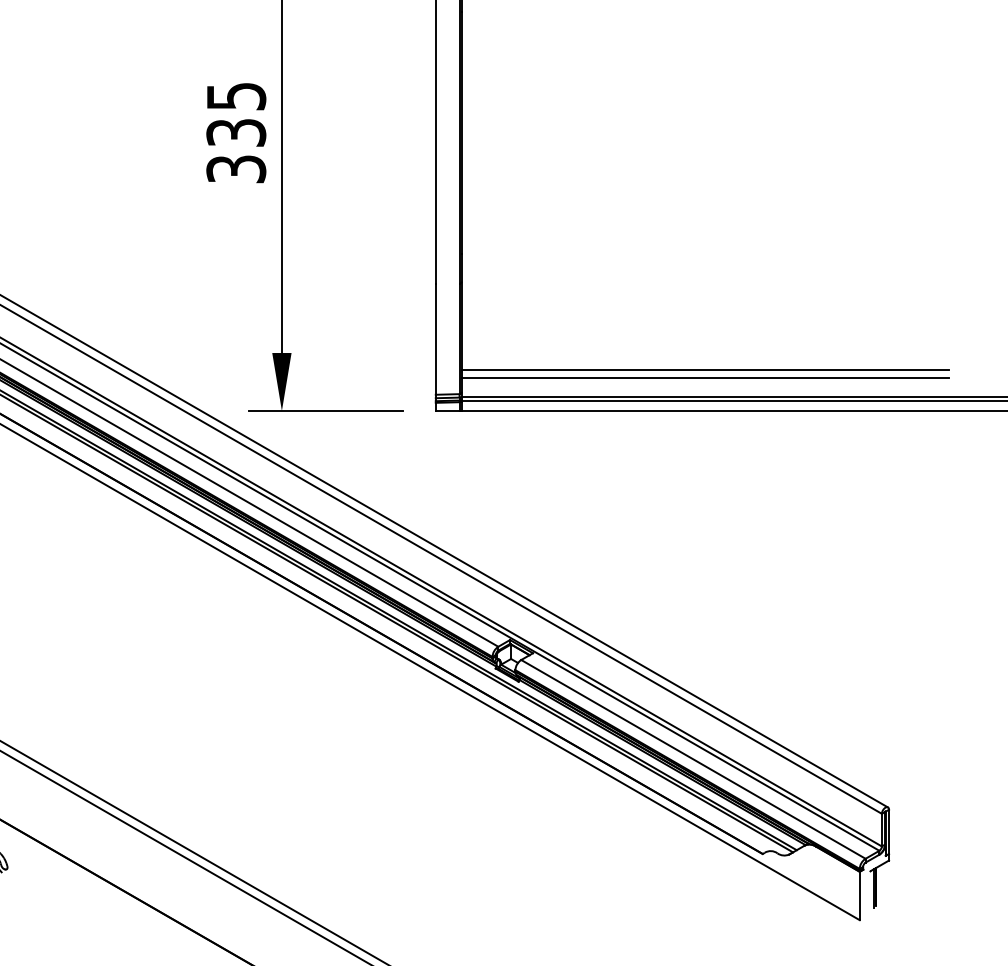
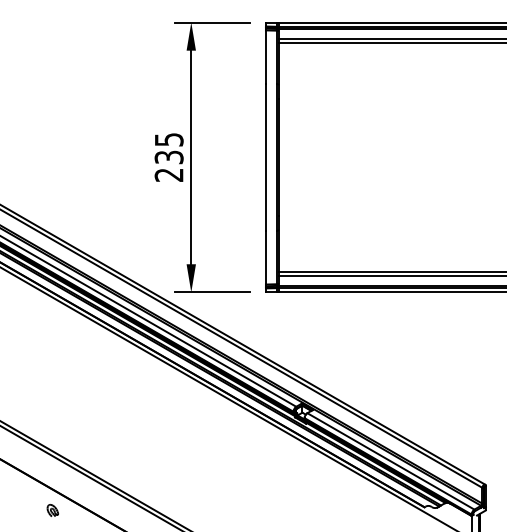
text: (236, 167) -> (169, 174), 335 -> 235

